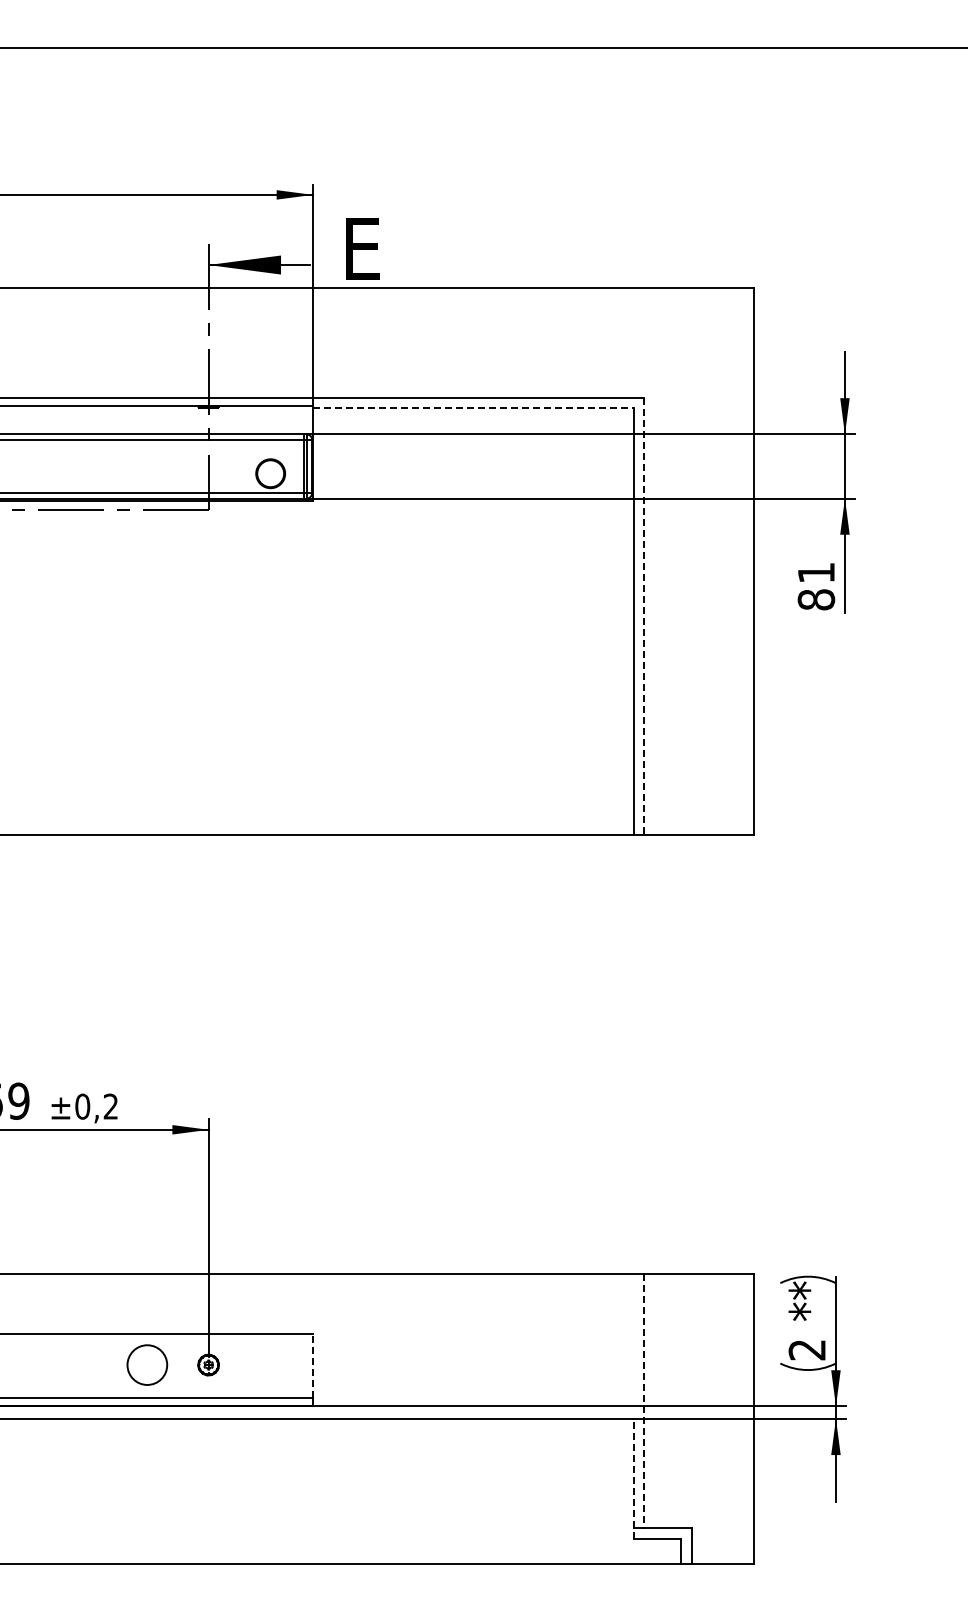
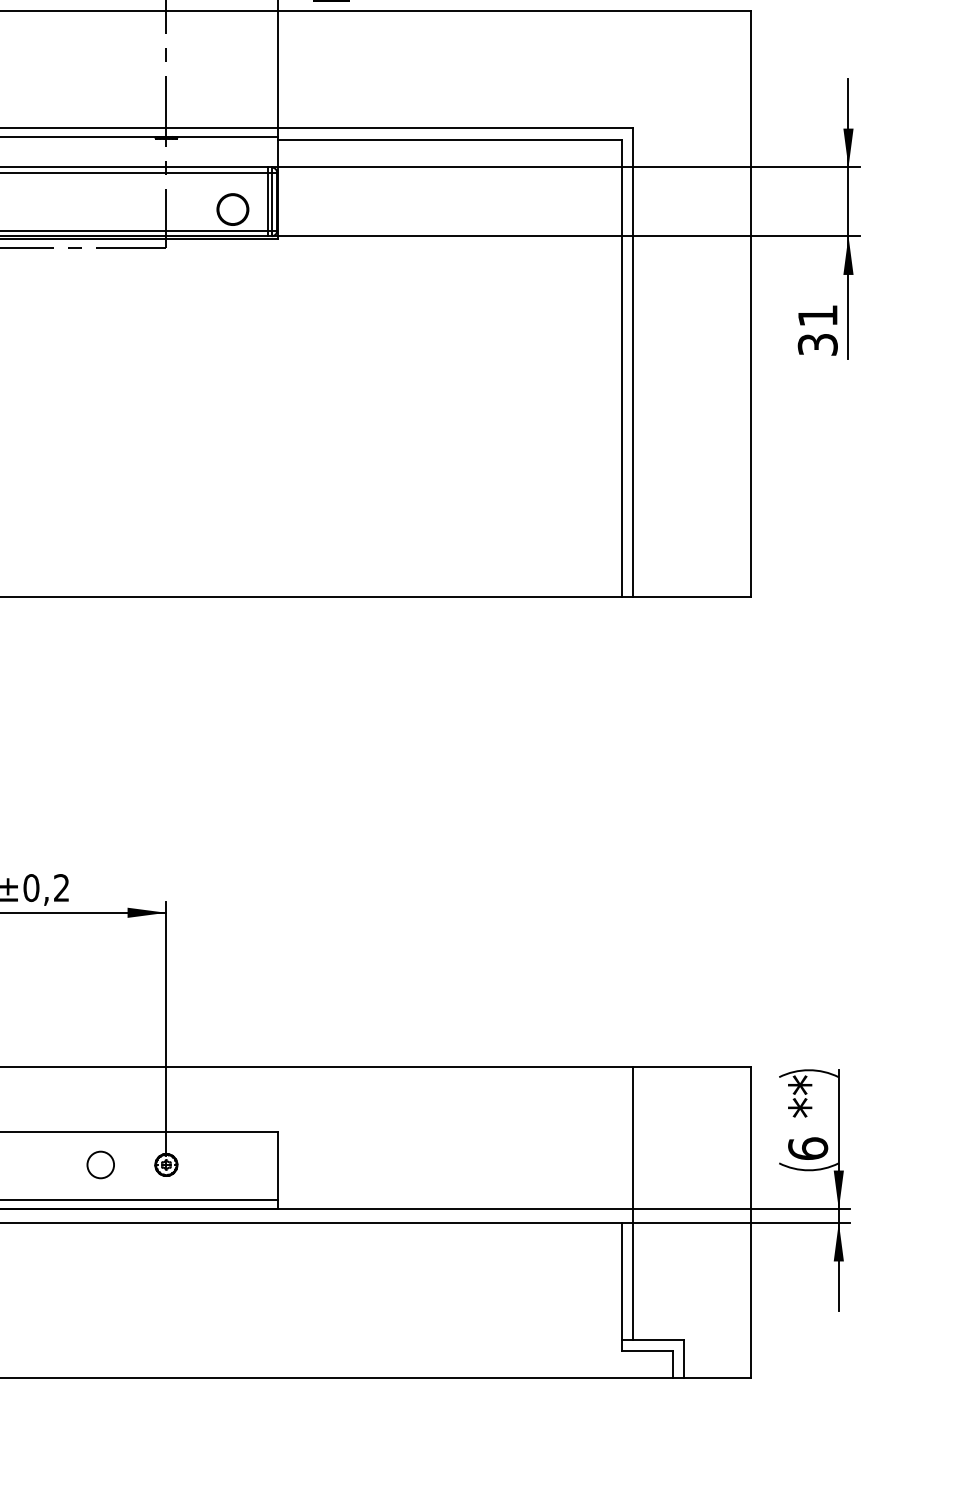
line: (473, 408) -> (450, 139), dashed -> solid
text: (816, 599) -> (817, 344), 81 -> 31
line: (644, 616) -> (633, 362), dashed -> solid
text: (807, 1349) -> (808, 1148), 2 -> 6
circle: (147, 1364) -> (100, 1164), size x0.62
line: (312, 1365) -> (277, 1165), dashed -> solid
line: (644, 1401) -> (633, 1204), dashed -> solid
line: (633, 1478) -> (621, 1286), dashed -> solid

